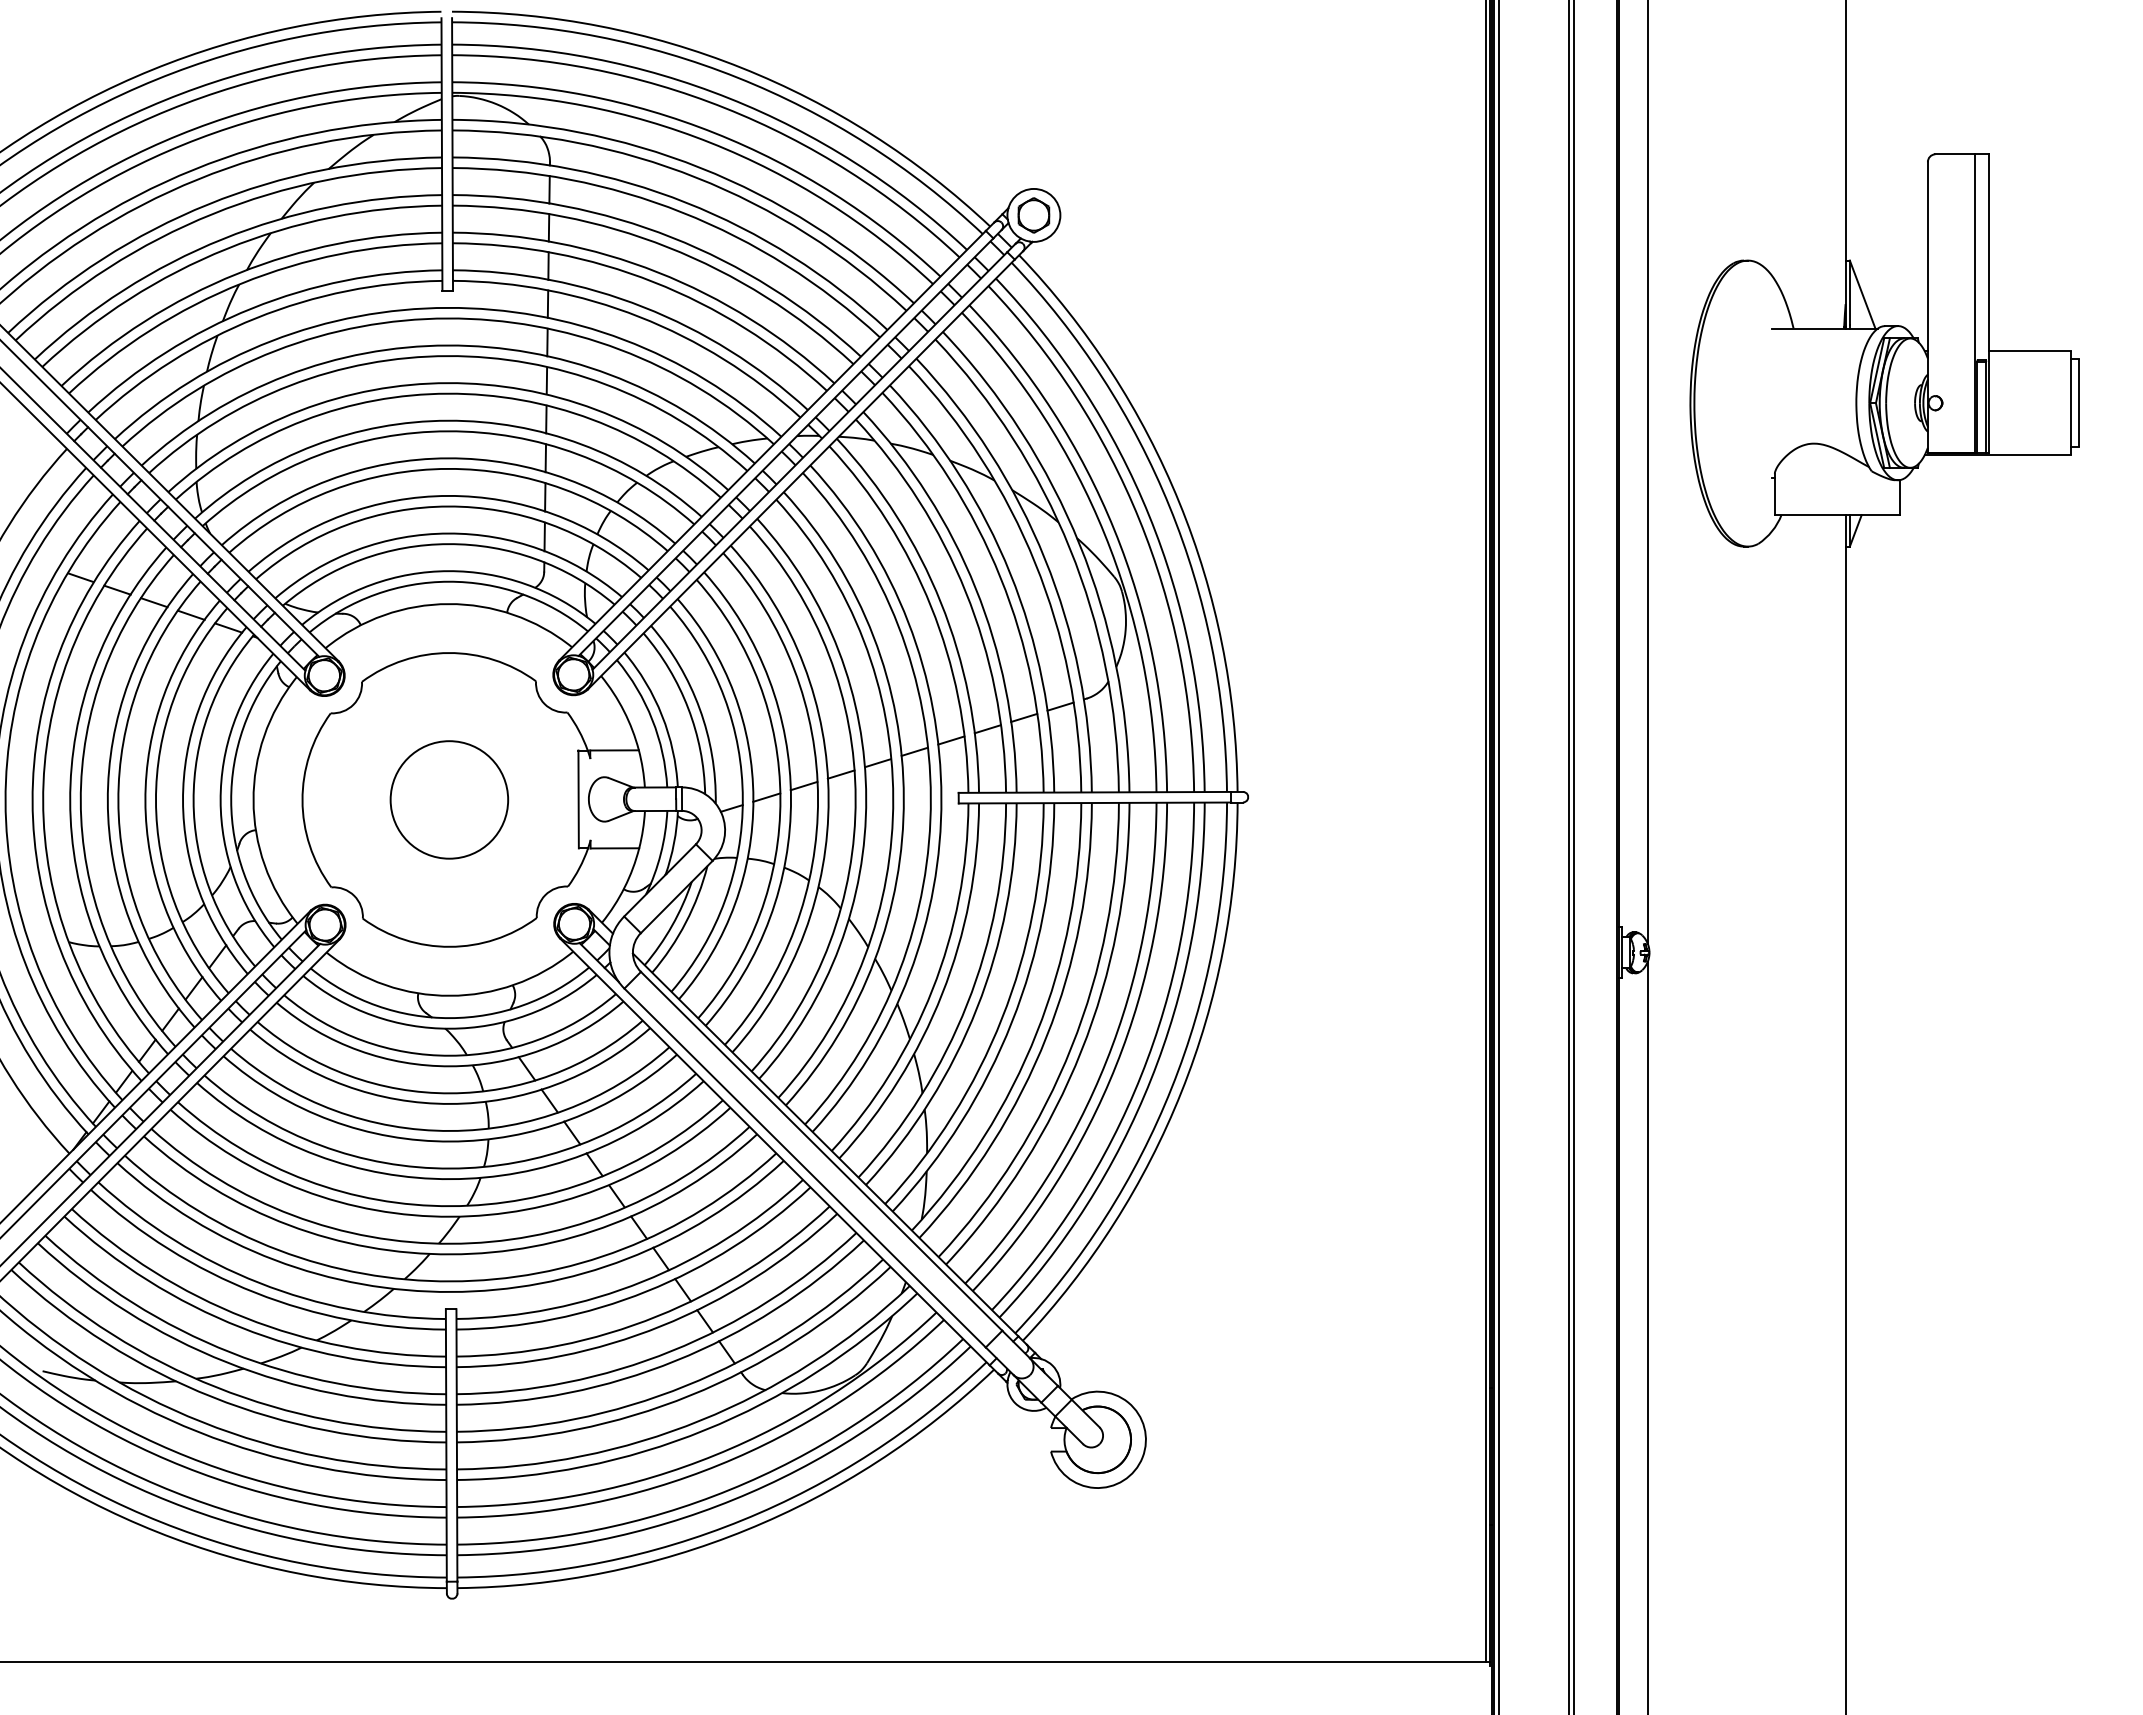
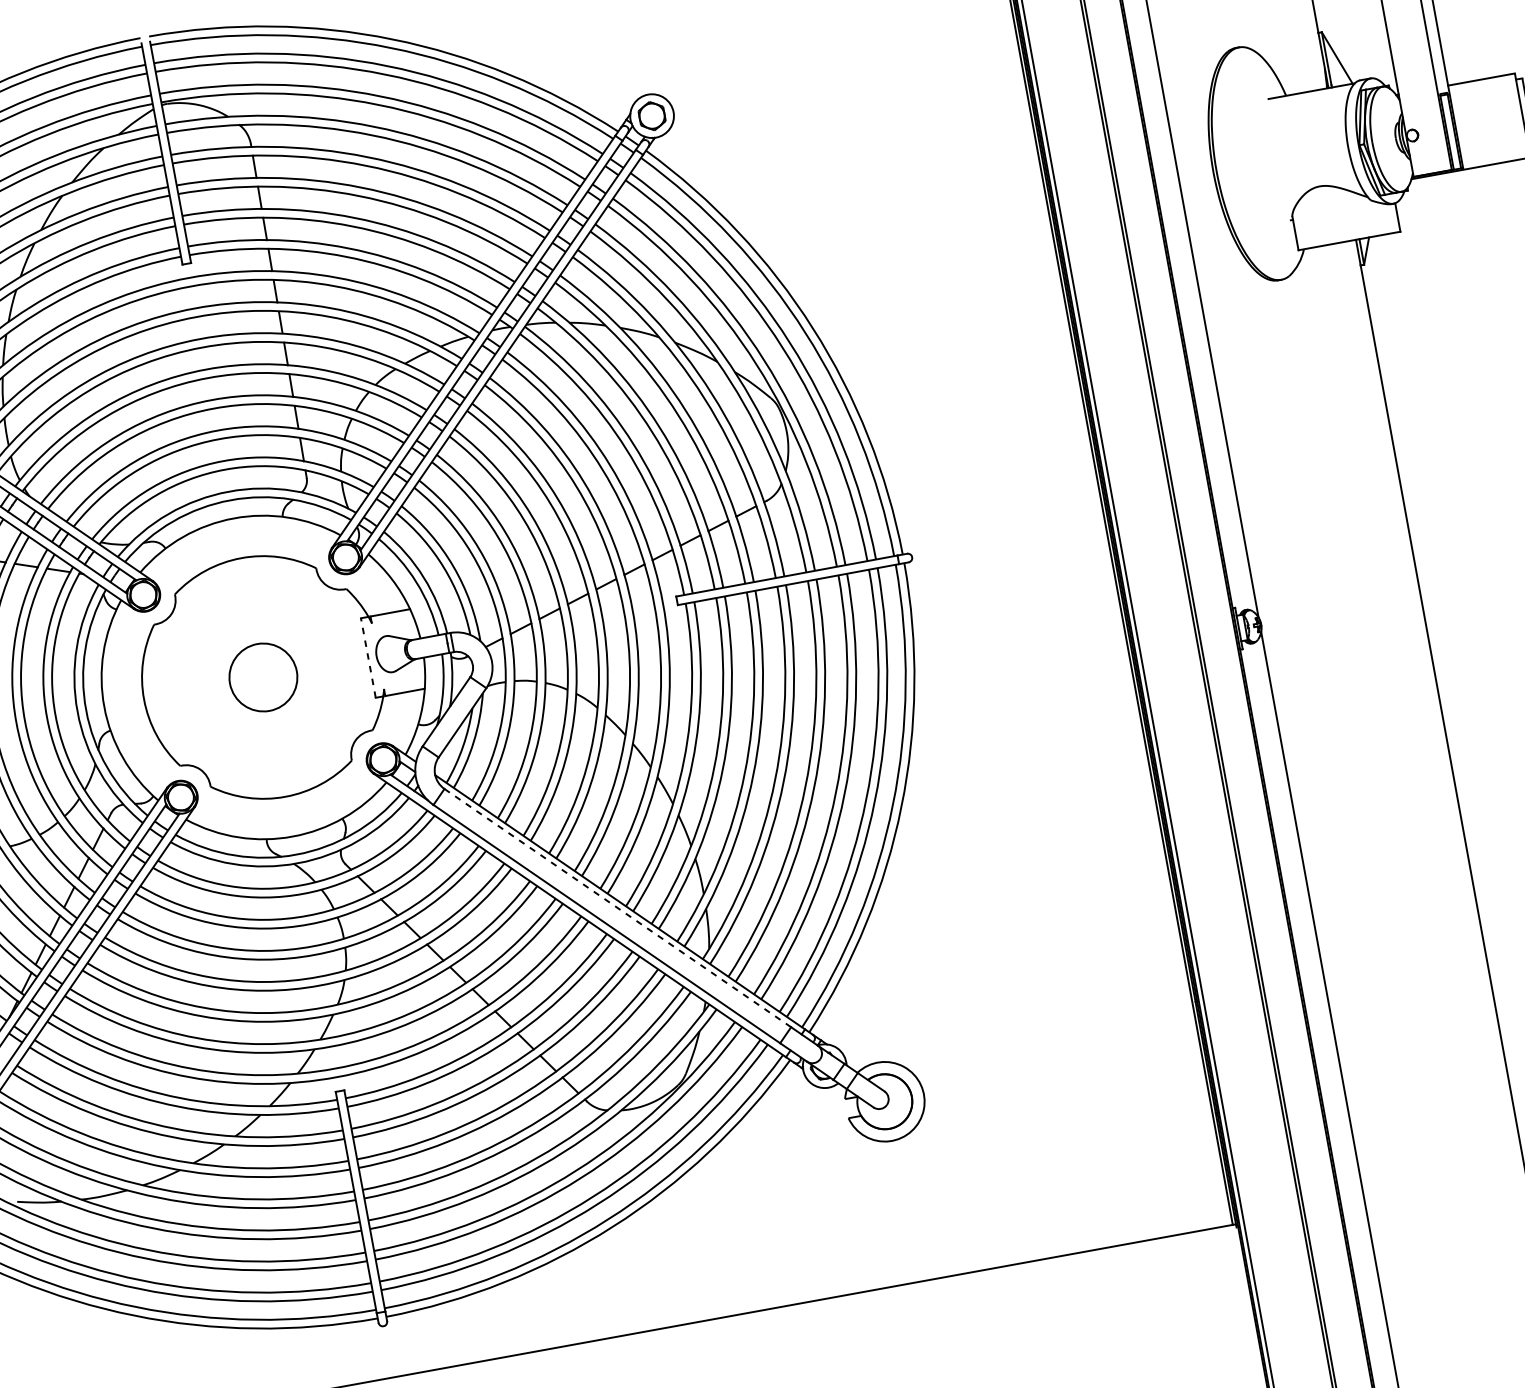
circle: (449, 799) -> (263, 677), size x0.7
line: (578, 799) -> (368, 658), solid -> dashed
line: (821, 1151) -> (617, 908), solid -> dashed

